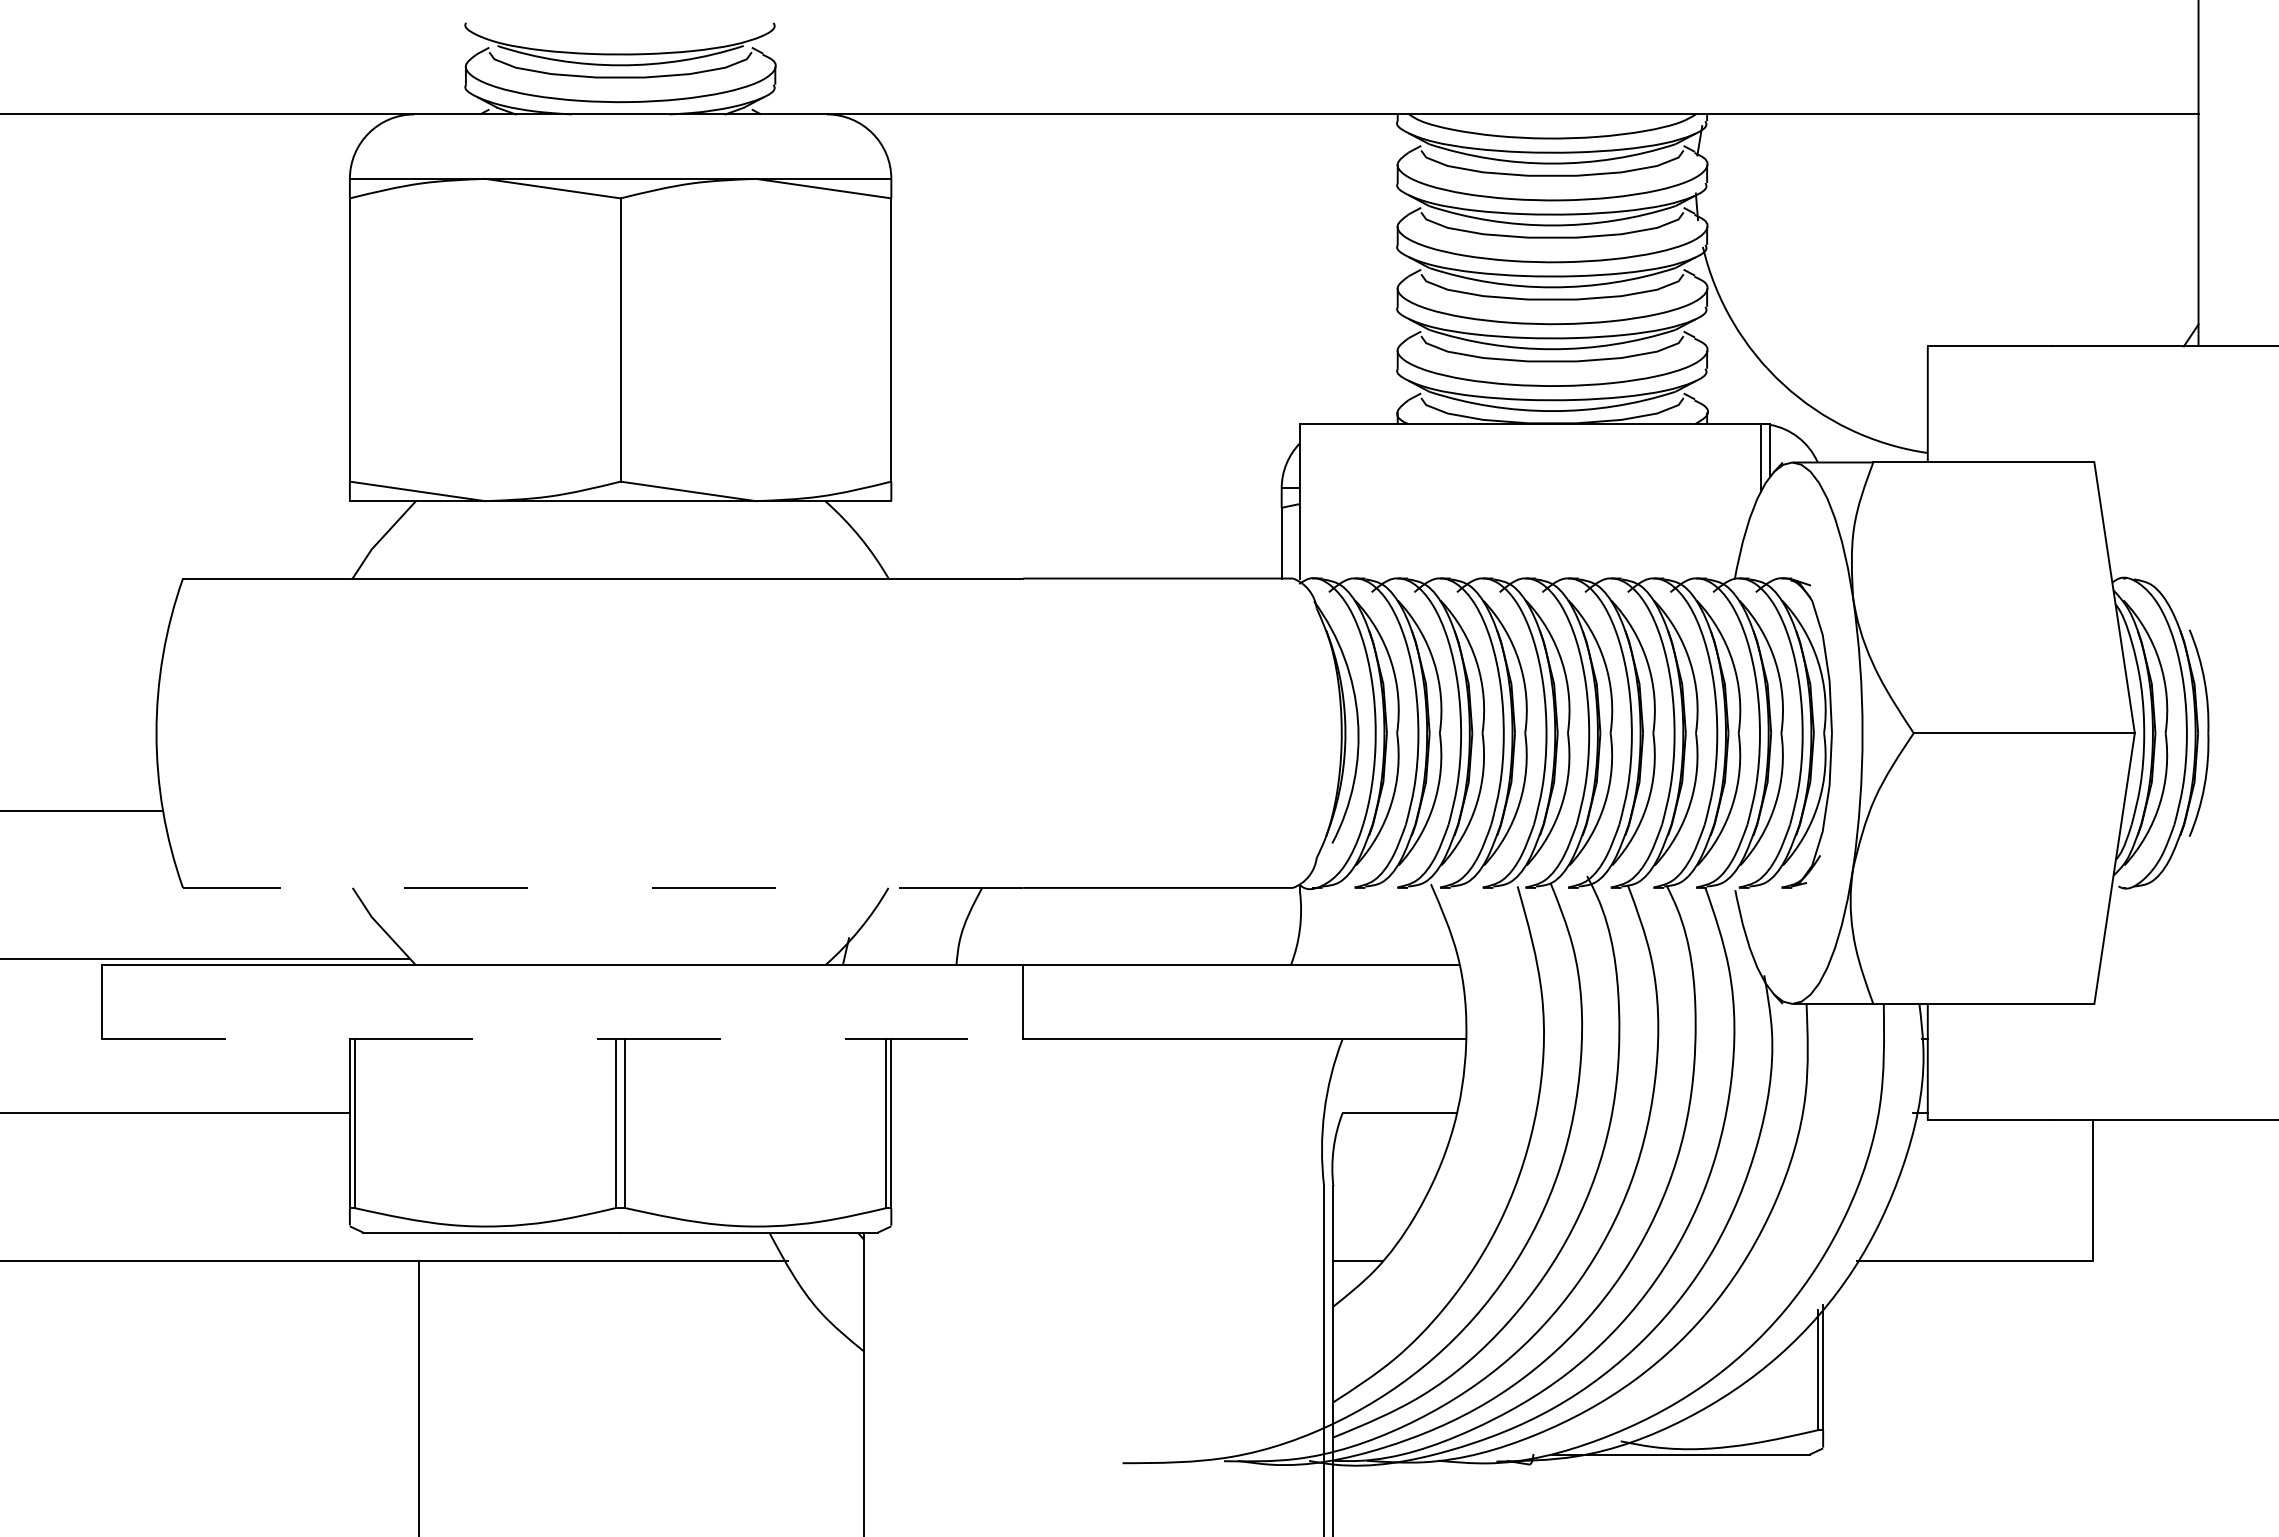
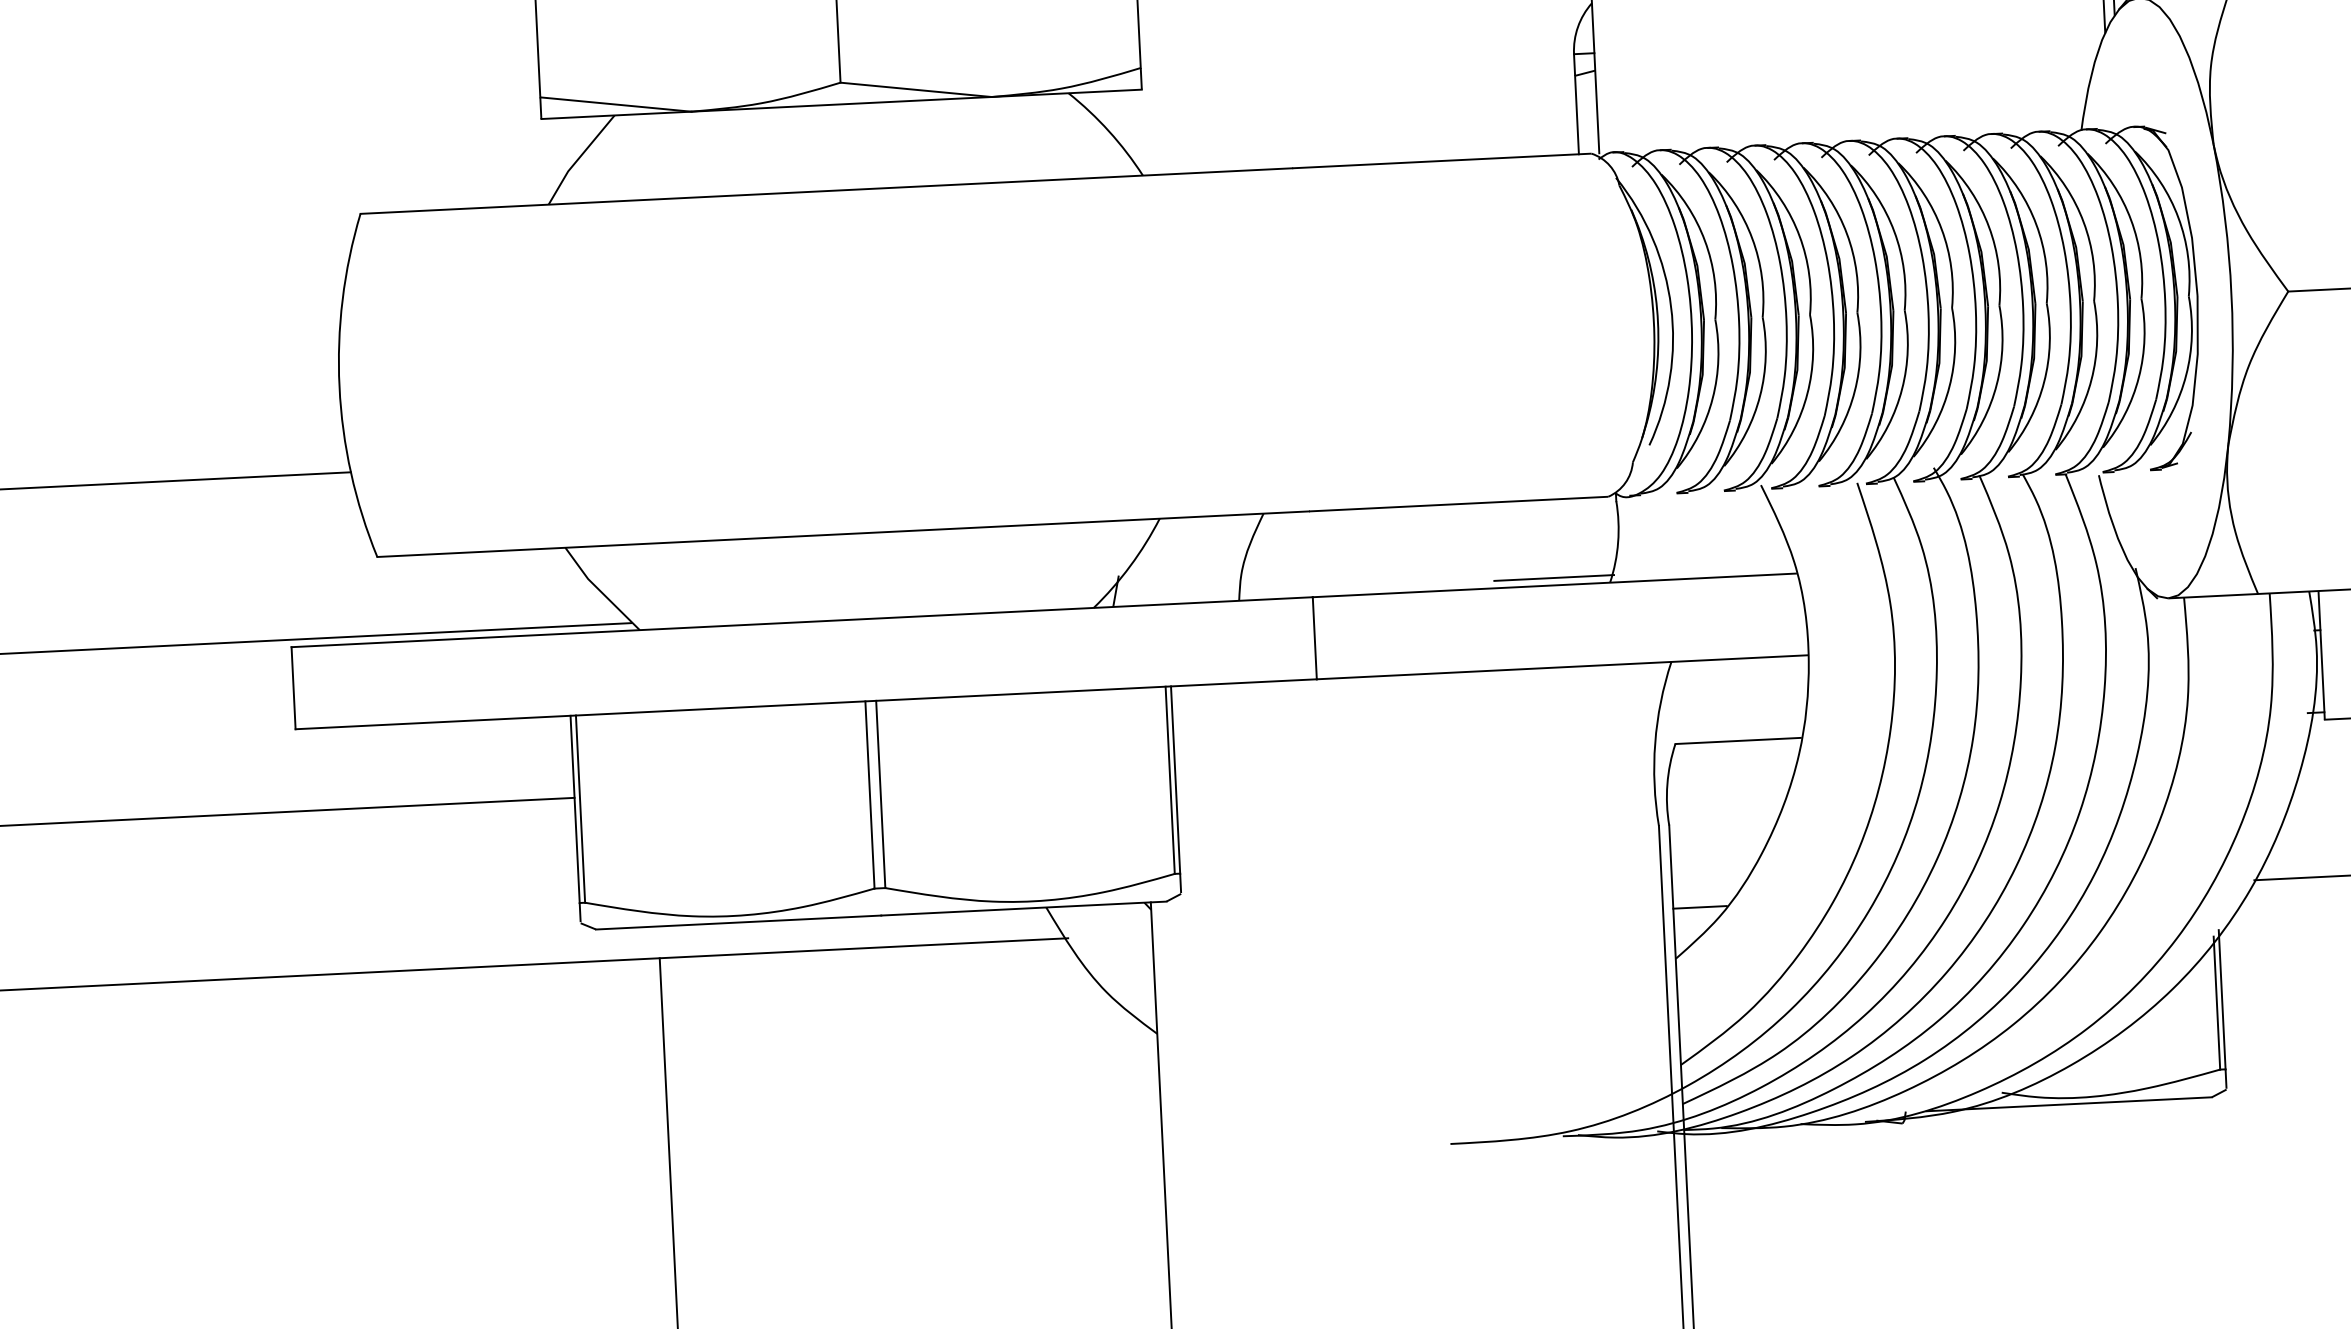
line: (602, 887) -> (842, 533), dashed -> solid
line: (1240, 958) -> (1553, 577), added
line: (562, 1039) -> (806, 704), dashed -> solid

